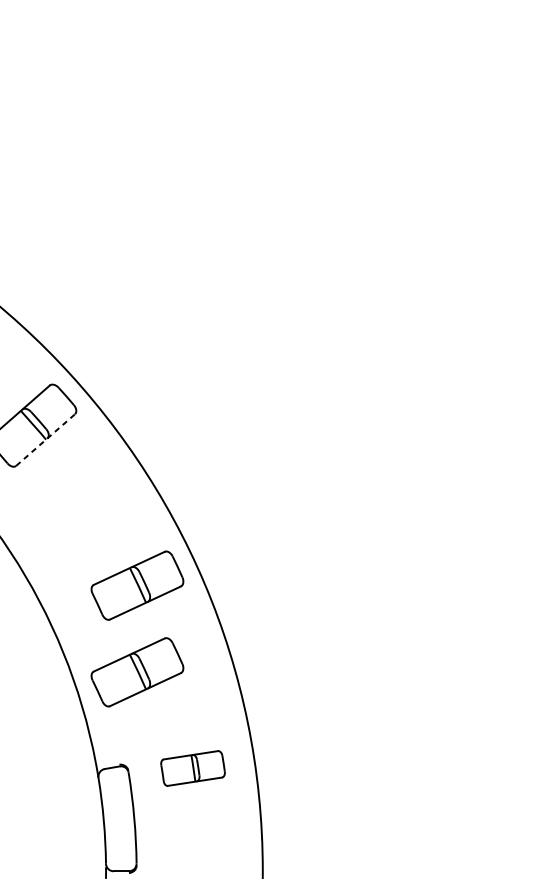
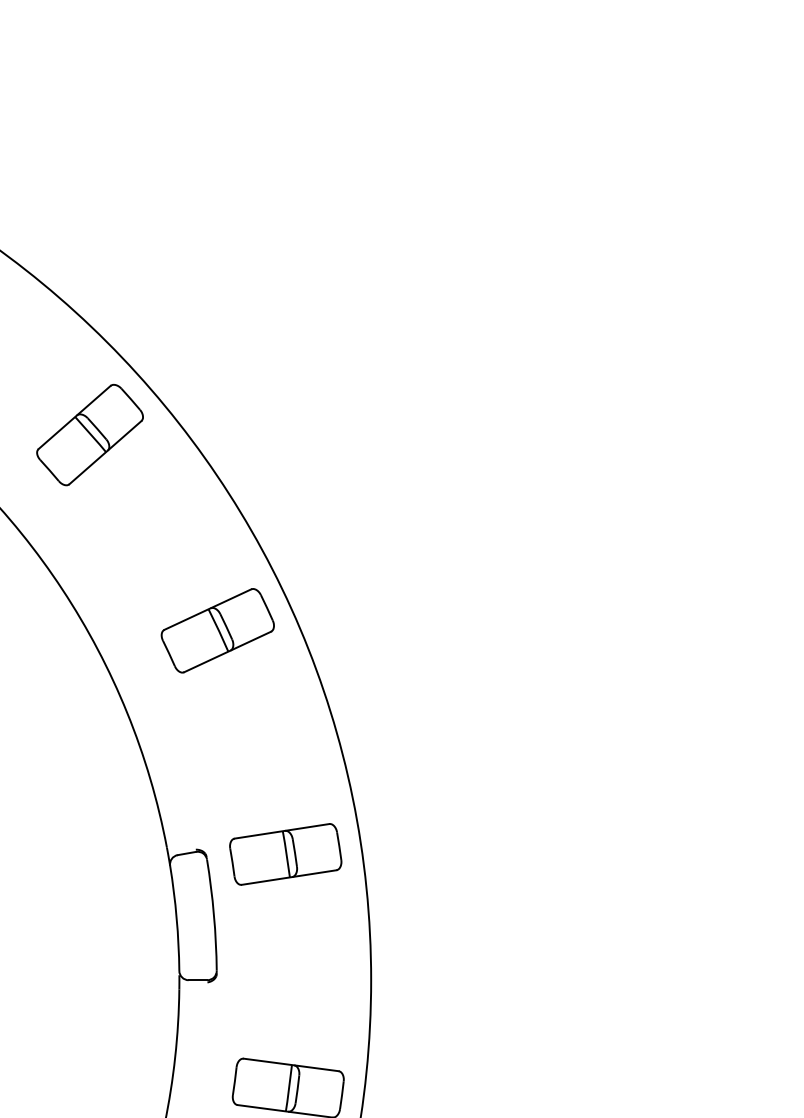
line: (45, 439) -> (105, 452), dashed -> solid
part: (137, 672) -> (217, 736), removed
part: (192, 768) -> (285, 854), size x1.43

